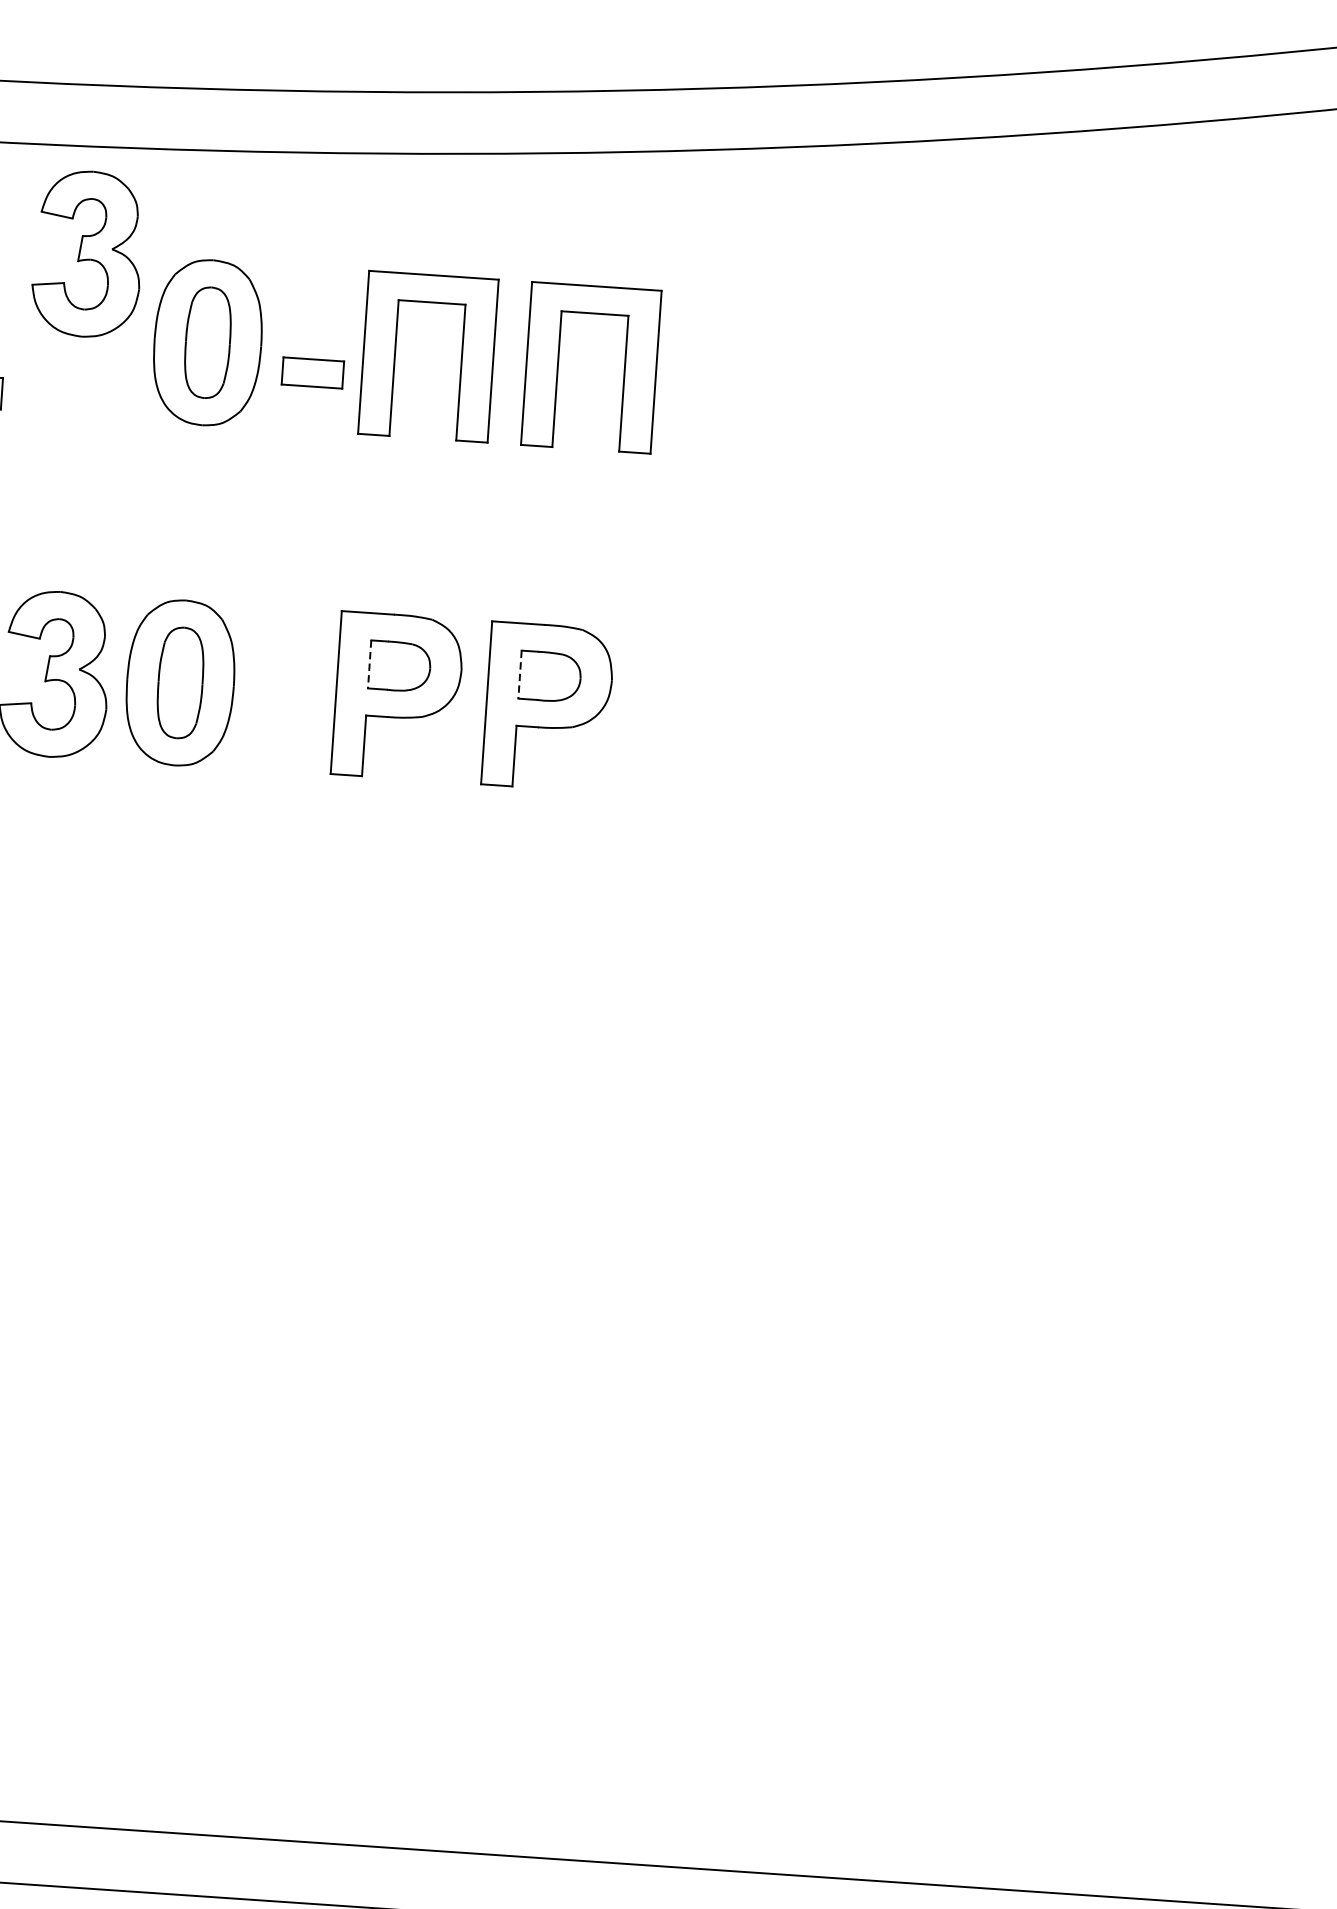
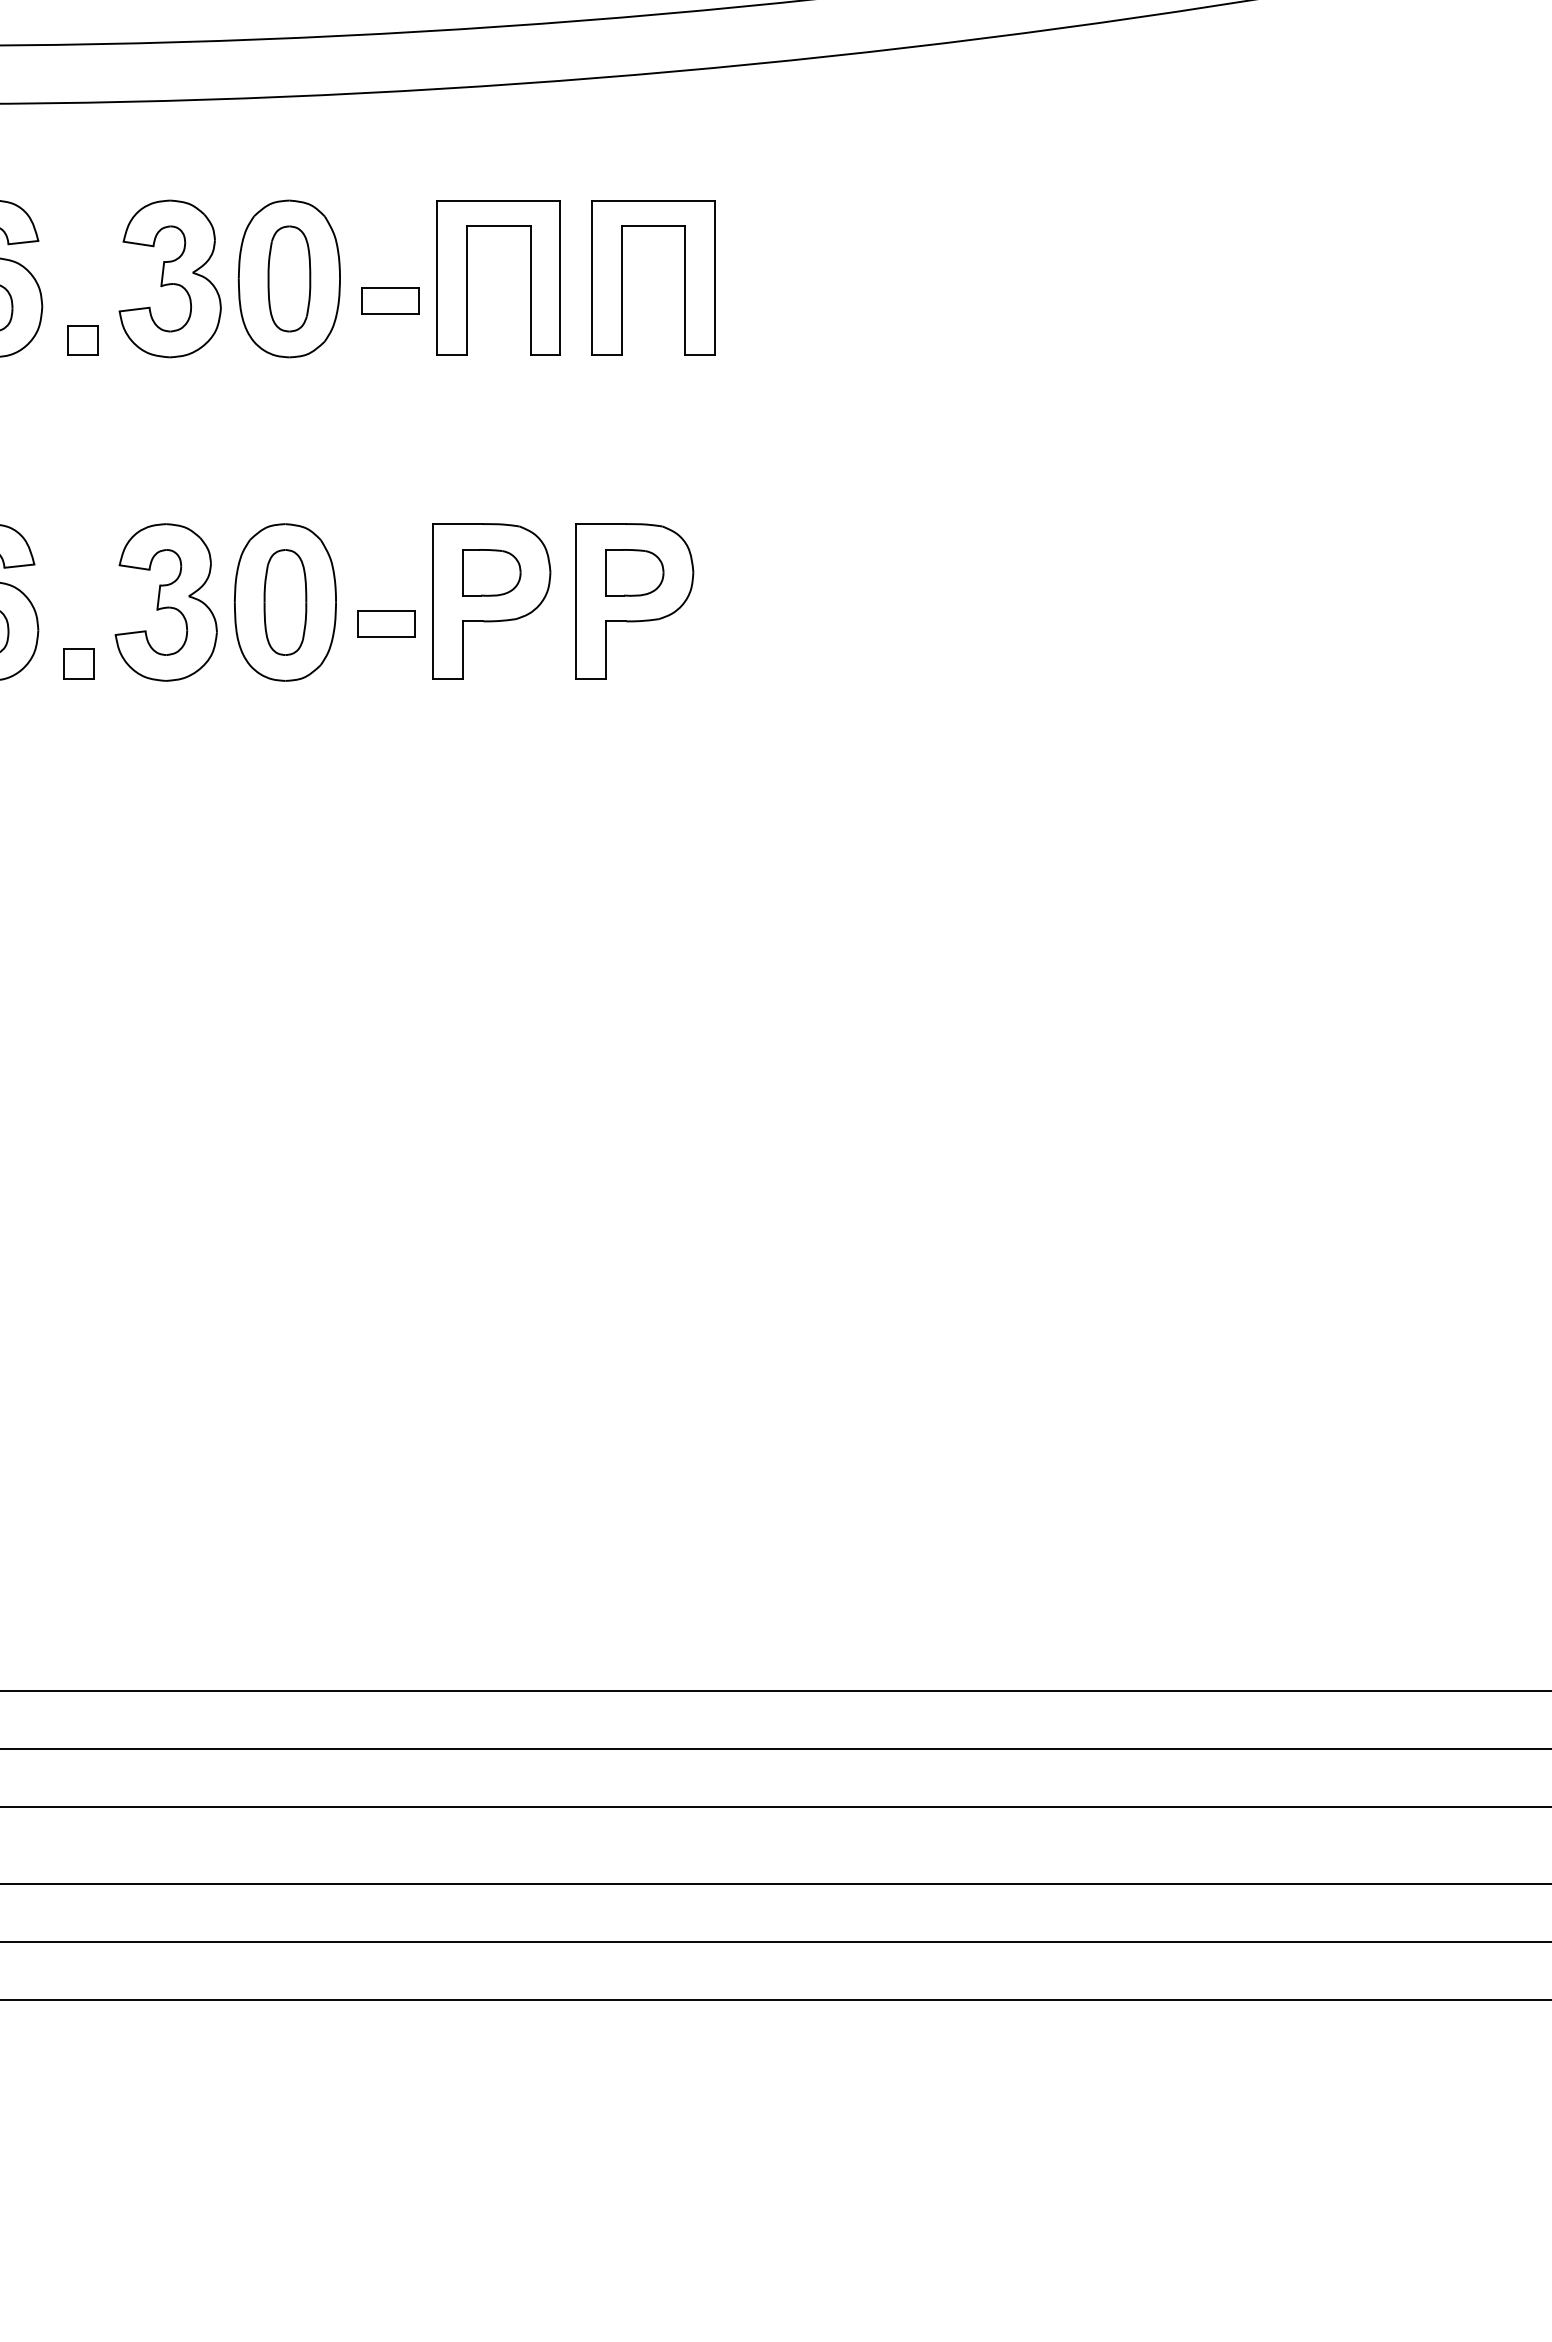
part: (87, 253) -> (169, 278), moved
line: (370, 664) -> (463, 572), dashed -> solid
line: (520, 674) -> (606, 572), dashed -> solid
part: (285, 712) -> (386, 623), added

